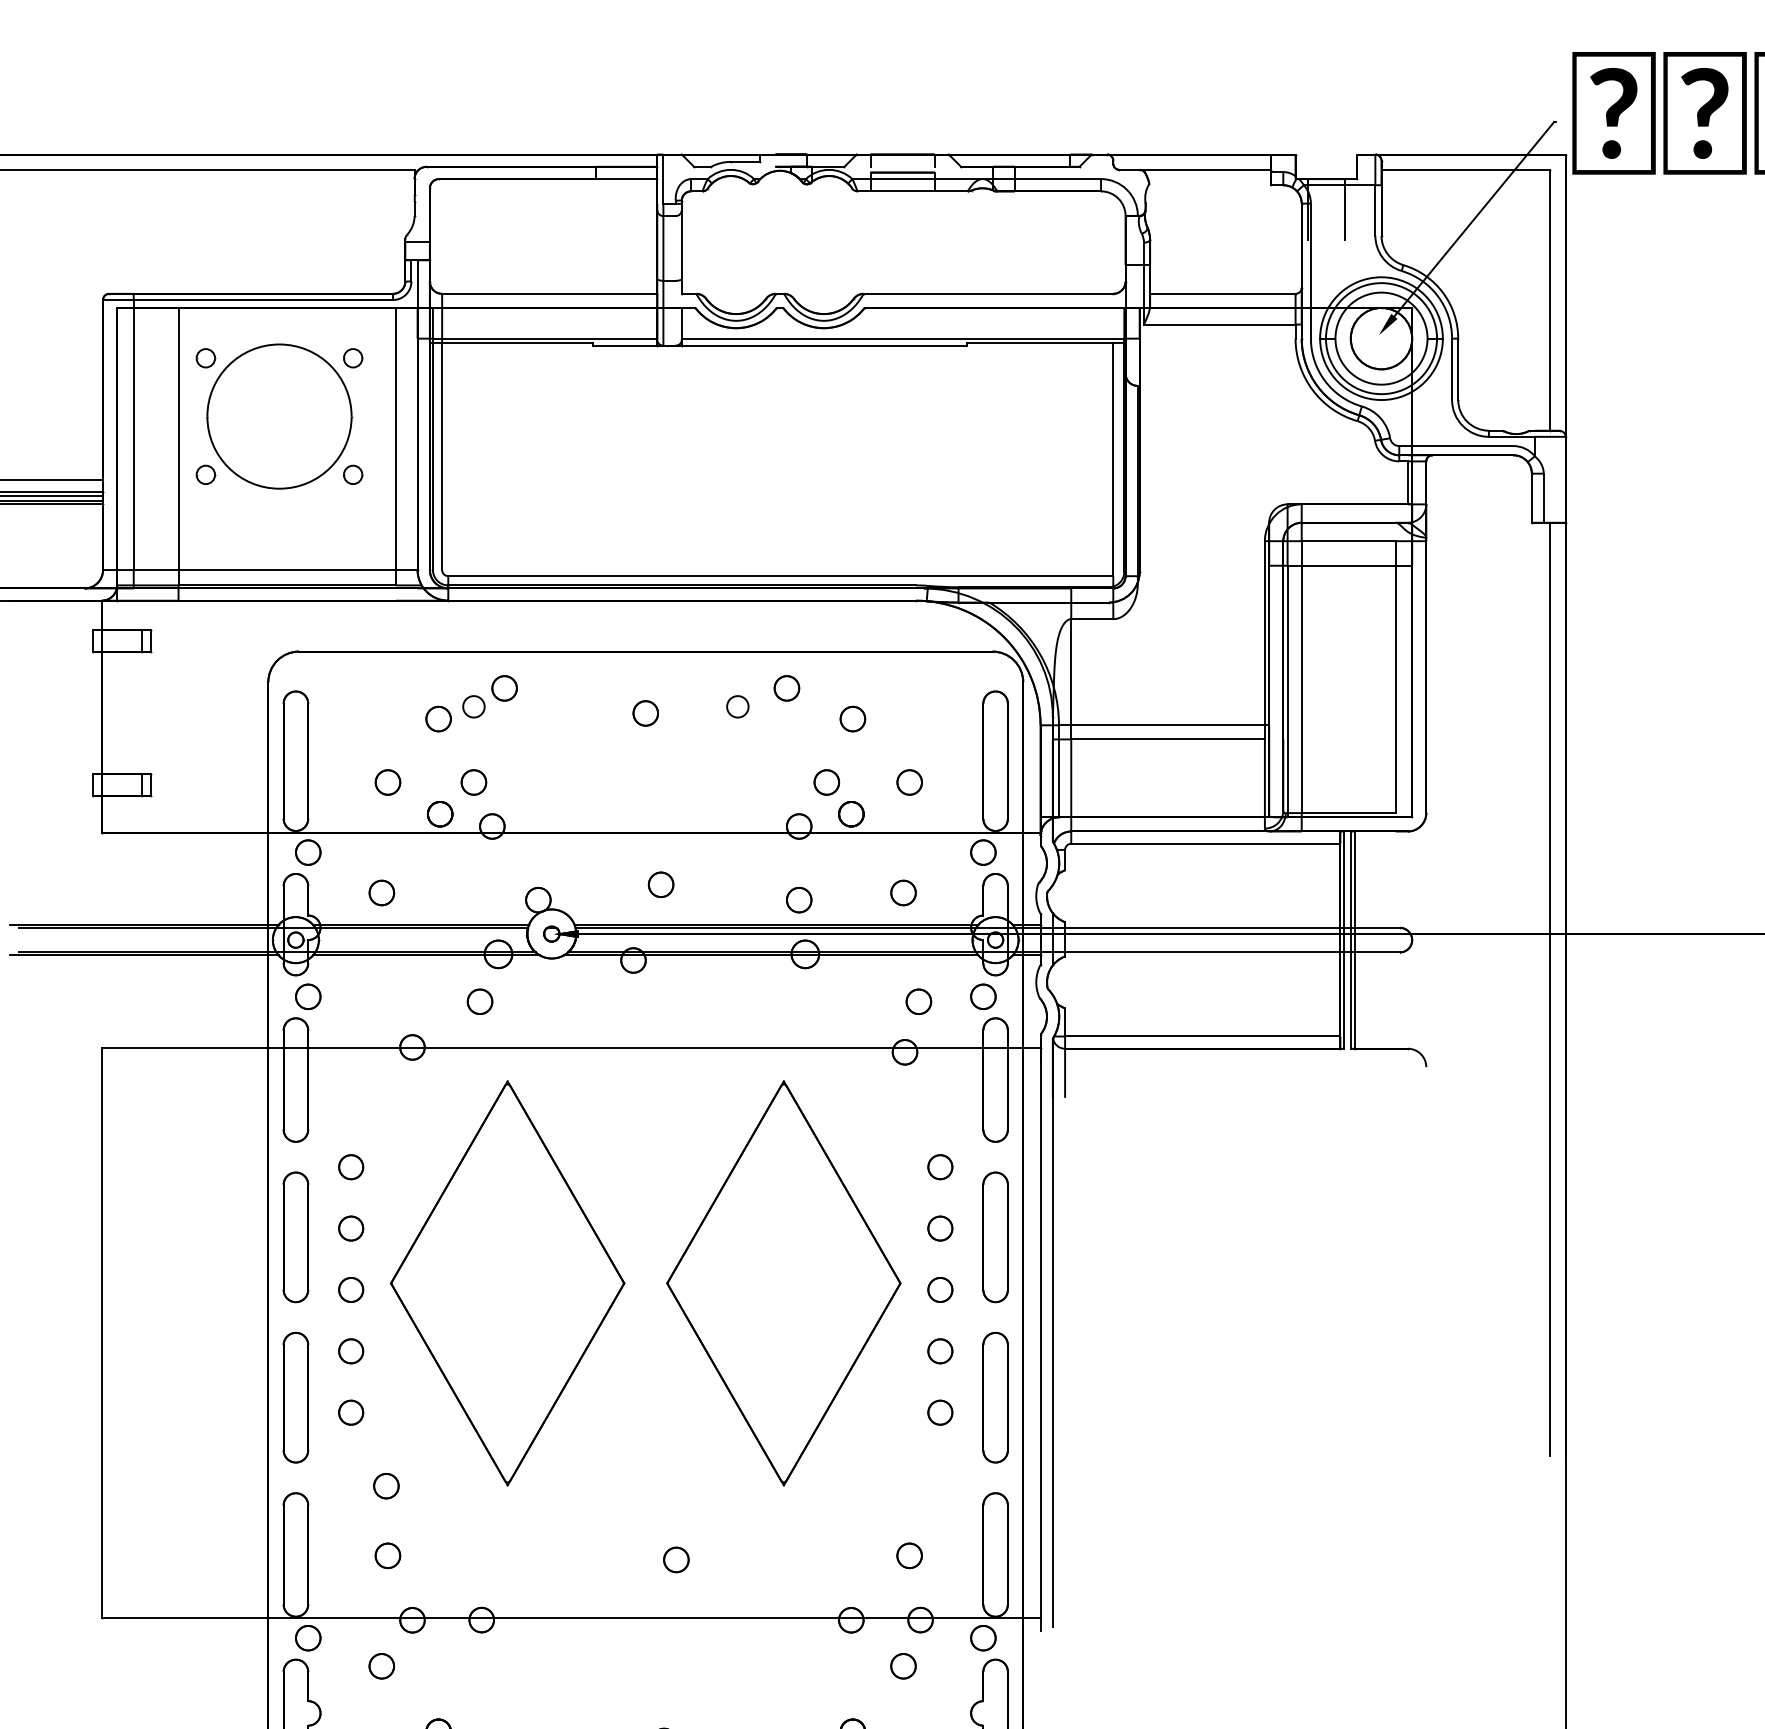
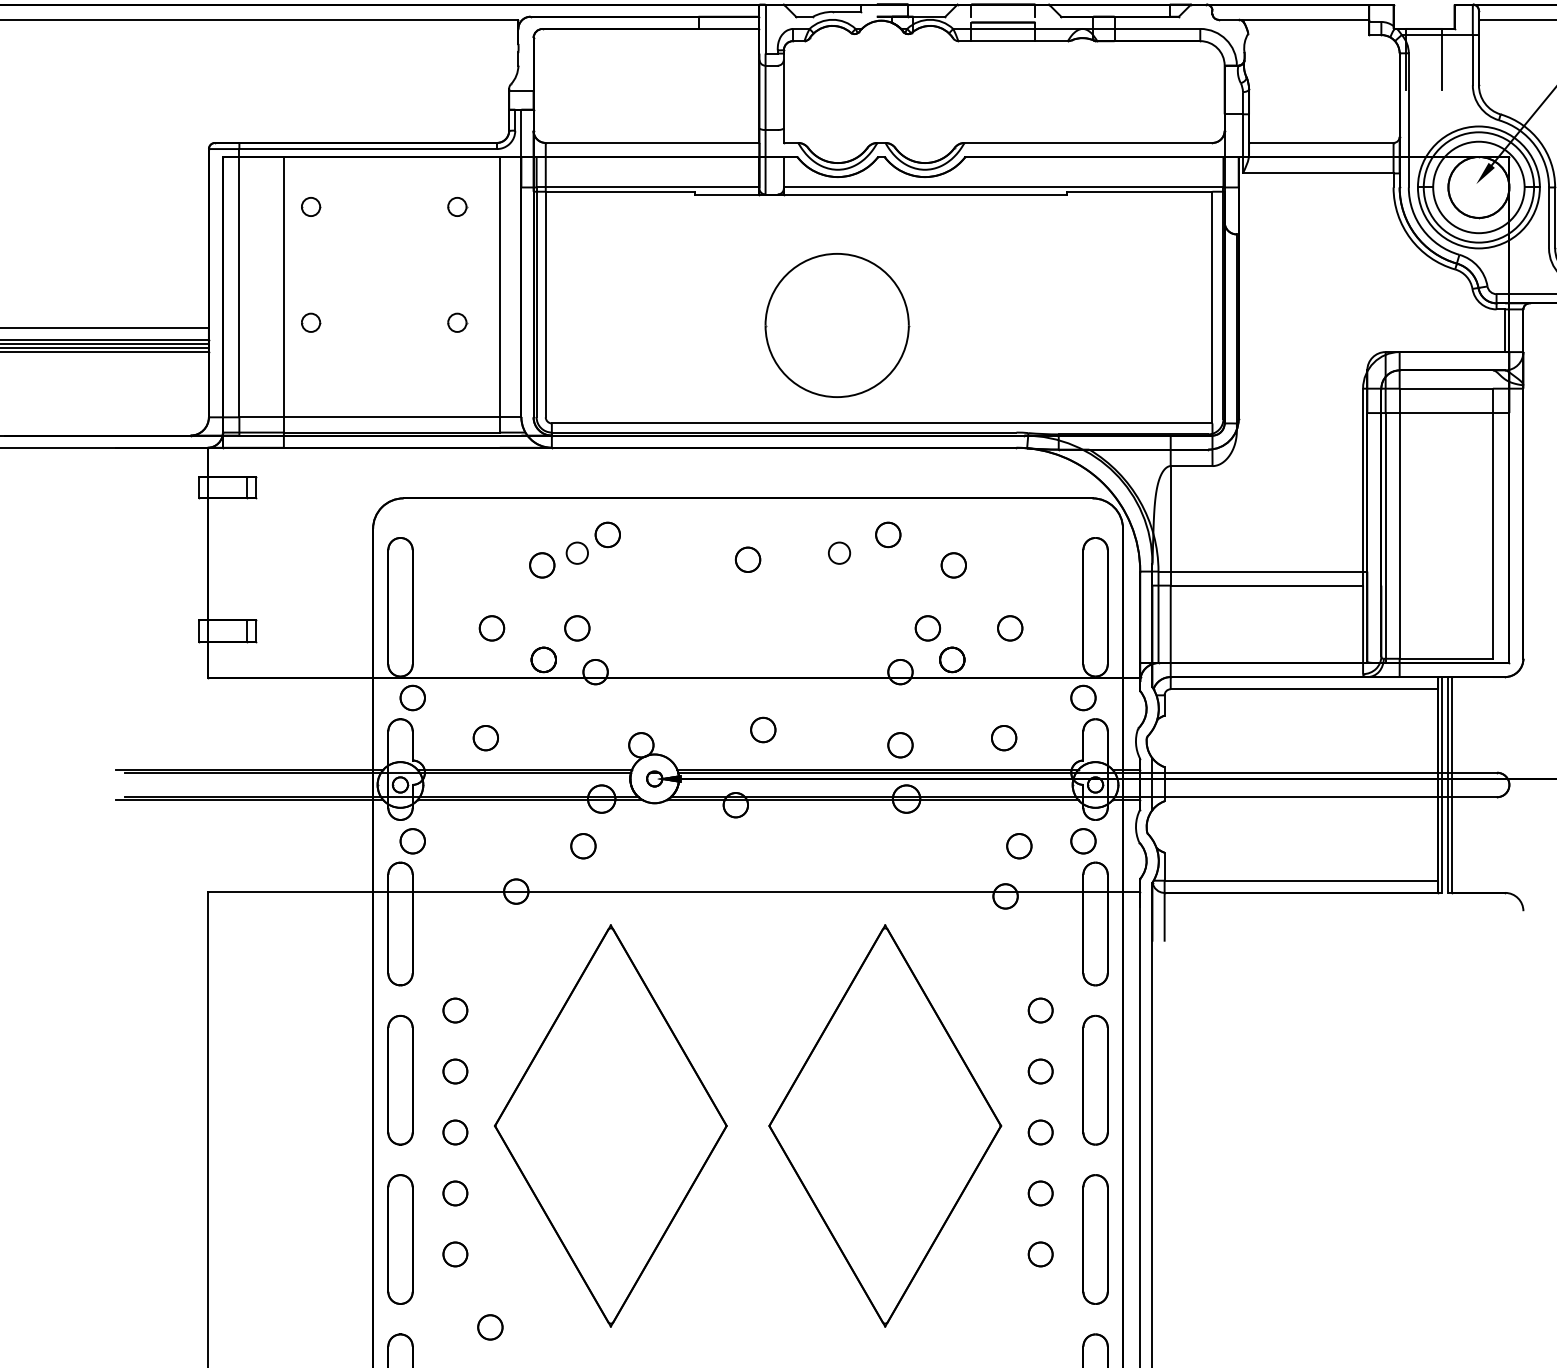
part: (279, 416) -> (837, 325), moved

